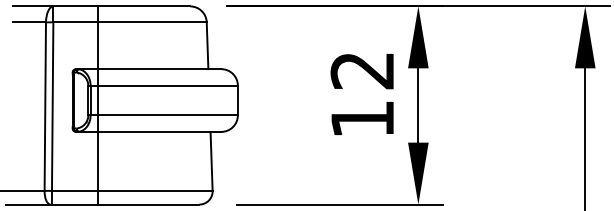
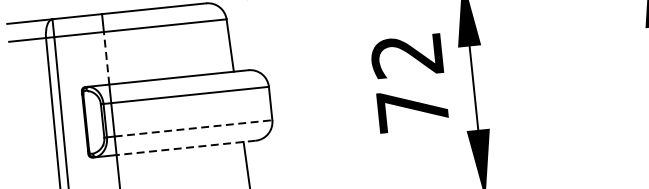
line: (97, 45) -> (106, 58), solid -> dashed
line: (168, 115) -> (194, 128), solid -> dashed
text: (362, 119) -> (412, 110), 12 -> 72
line: (159, 131) -> (186, 147), solid -> dashed

